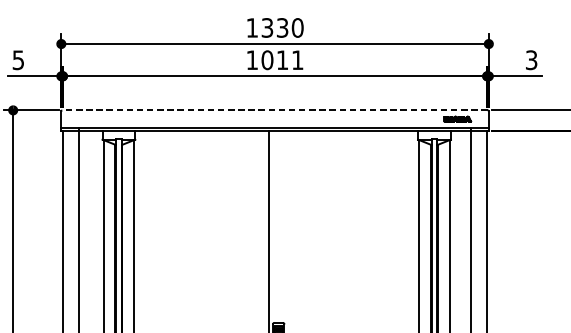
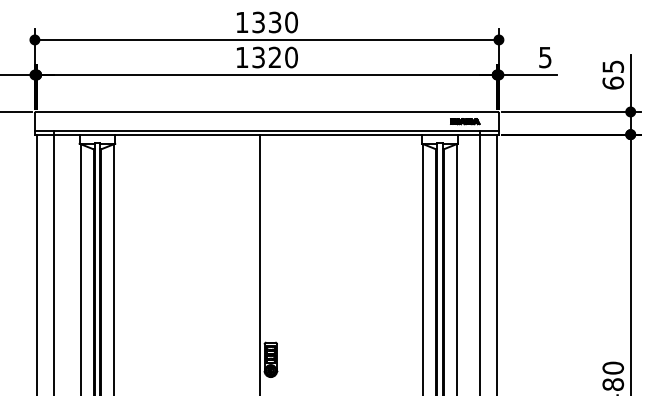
text: (531, 59) -> (545, 56), 3 -> 5
text: (282, 60) -> (274, 57), 1011 -> 1320
line: (274, 110) -> (266, 112), dashed -> solid

